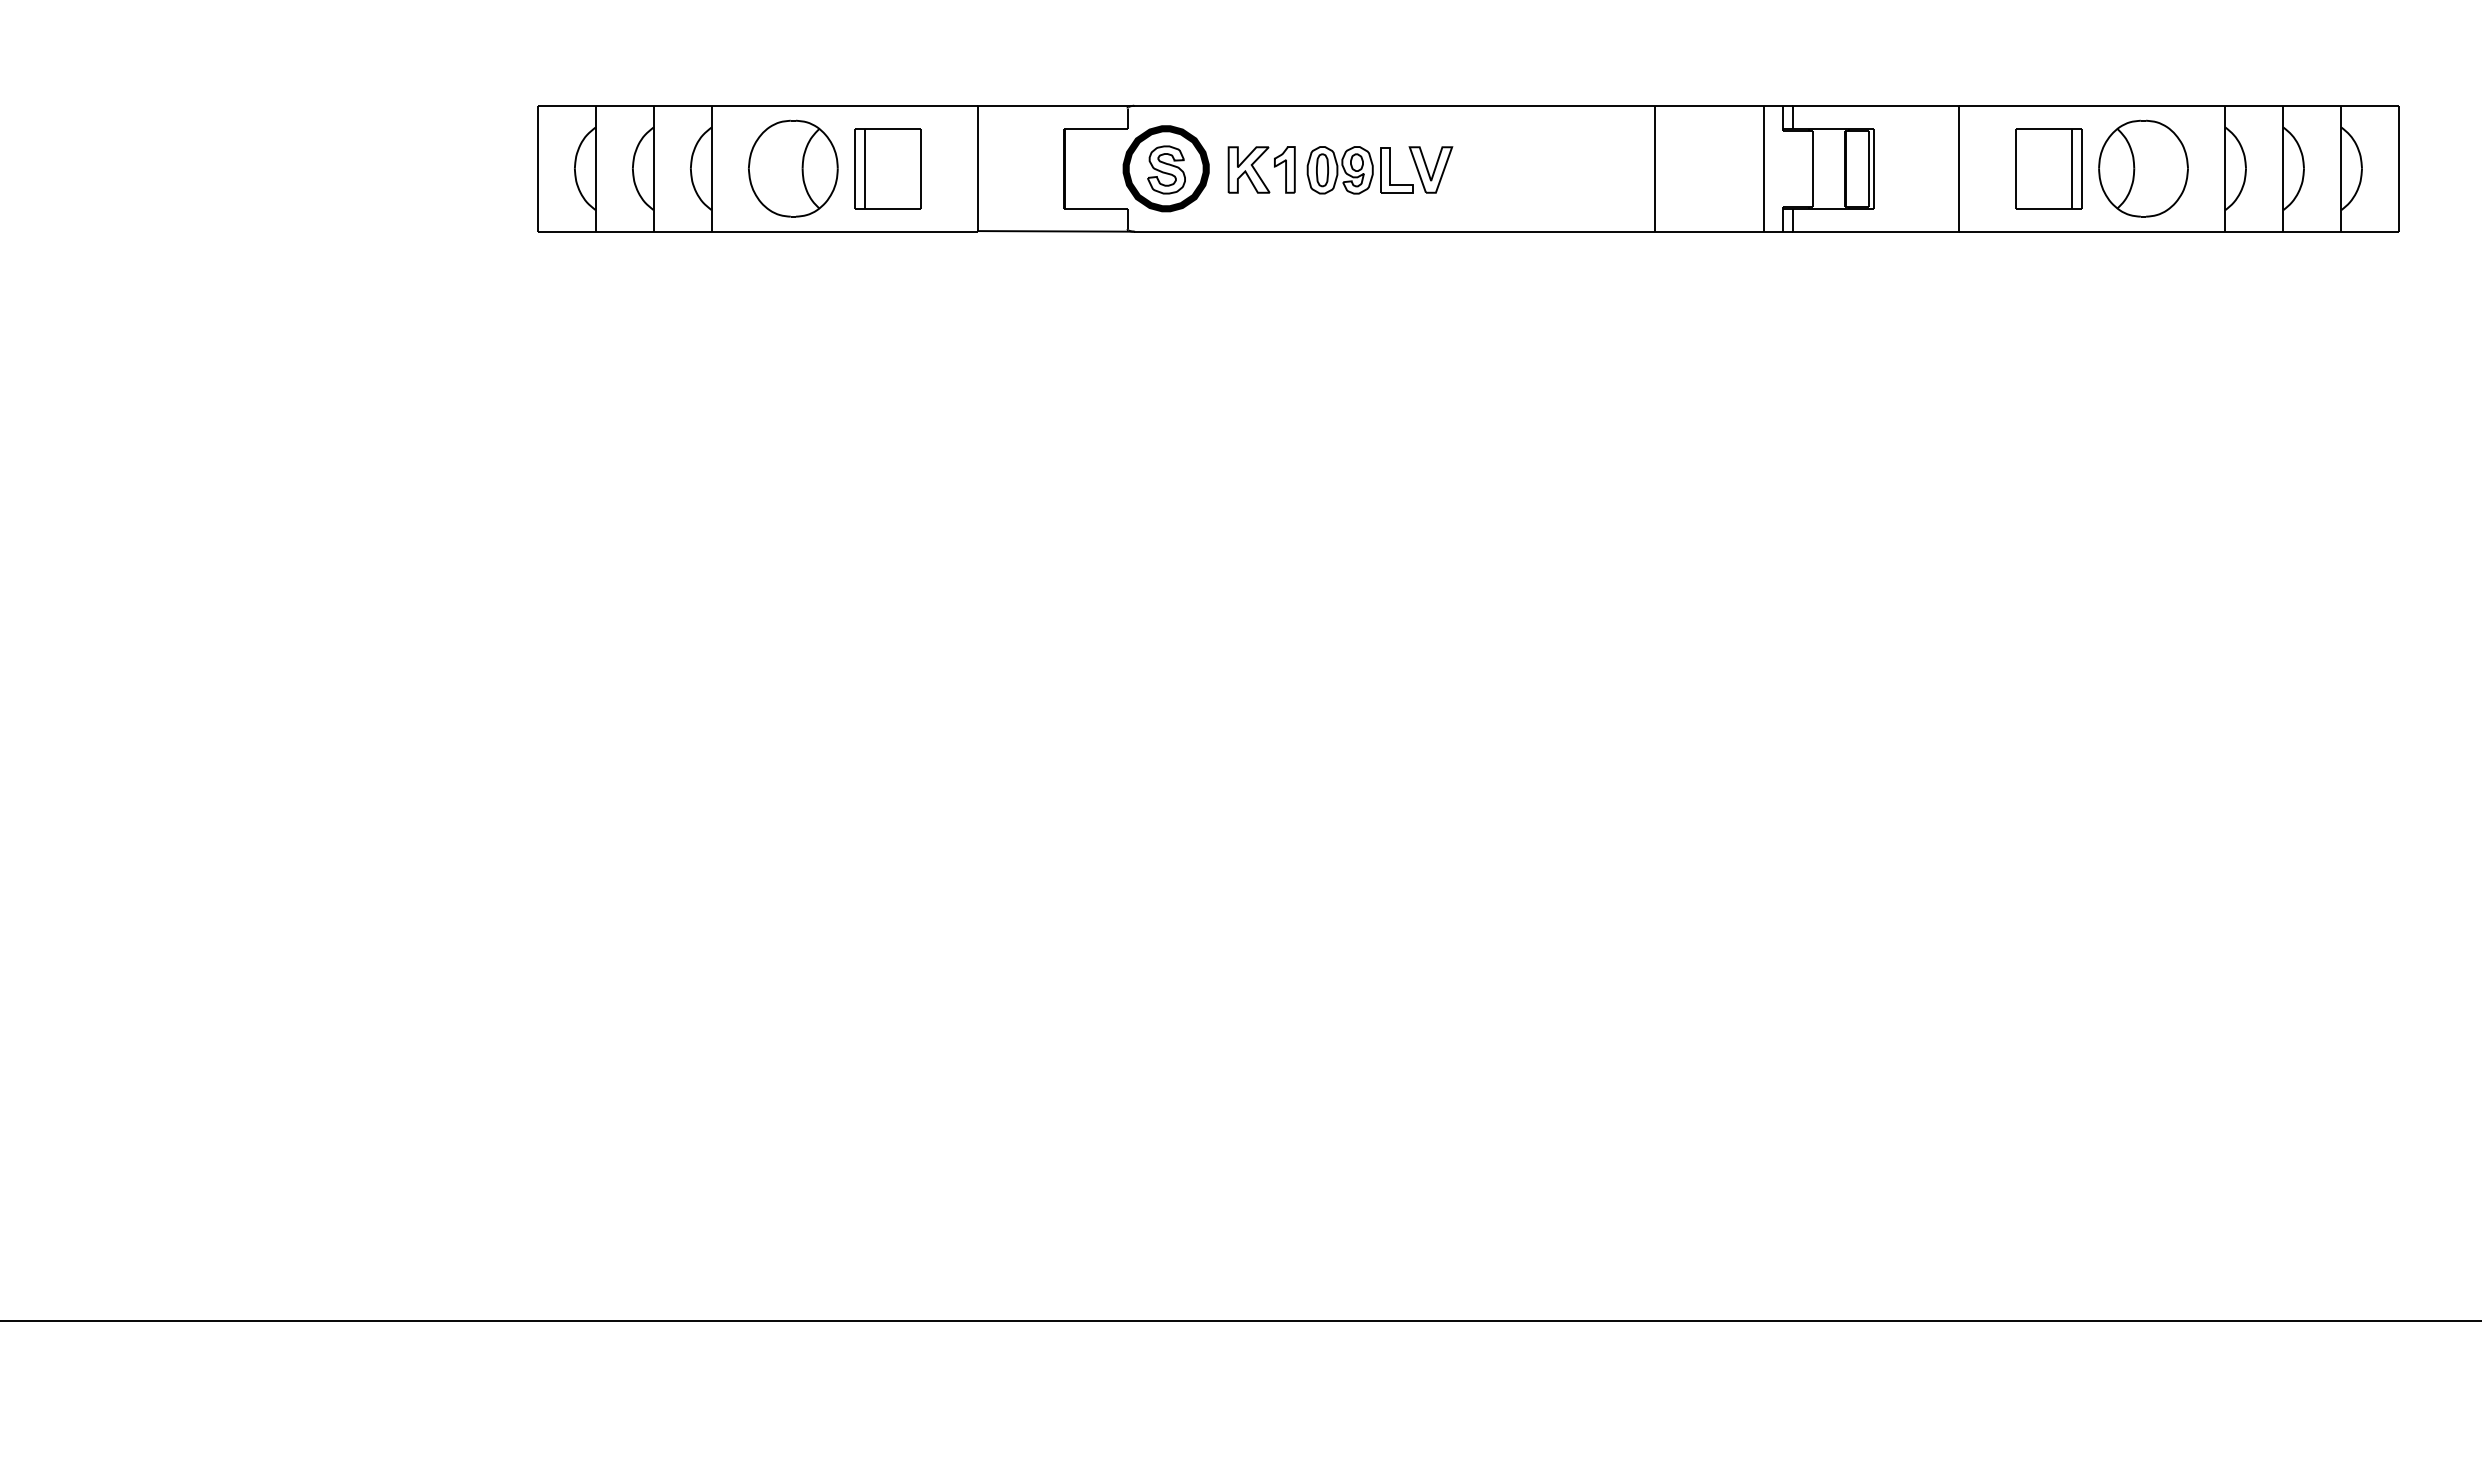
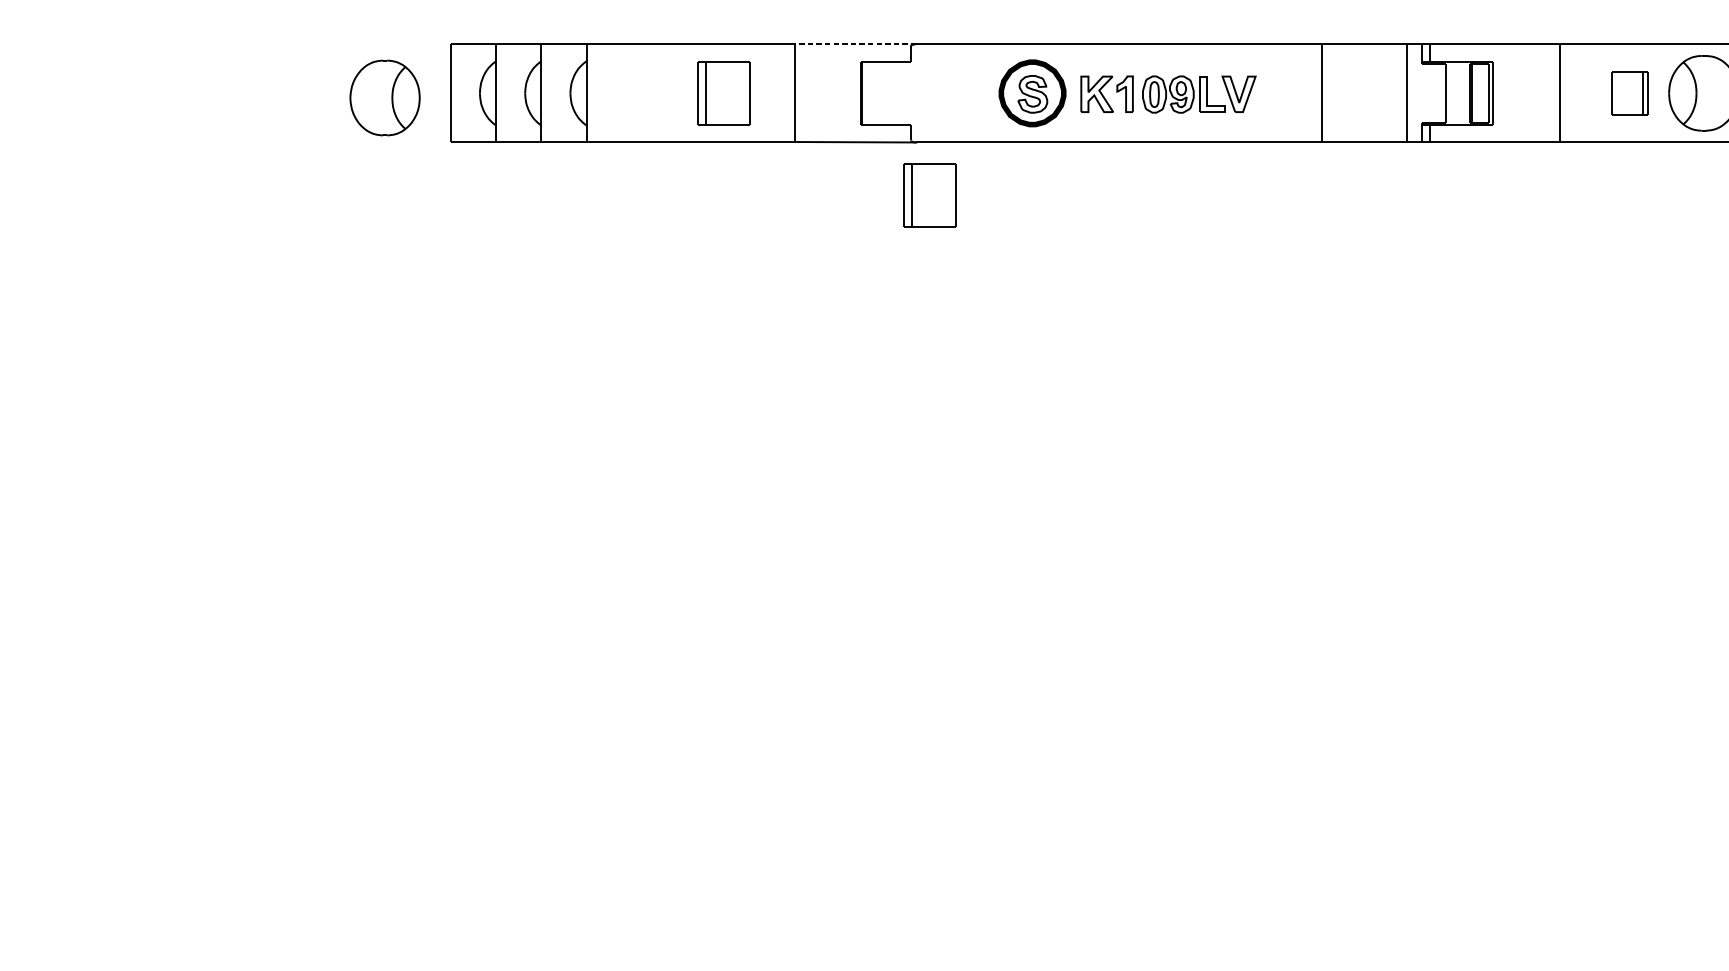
line: (1056, 105) -> (855, 44), solid -> dashed
part: (793, 168) -> (385, 97), moved
part: (1287, 168) -> (1127, 93), moved
part: (2048, 168) -> (1629, 93), size x0.7
part: (1151, 299) -> (929, 195), added

